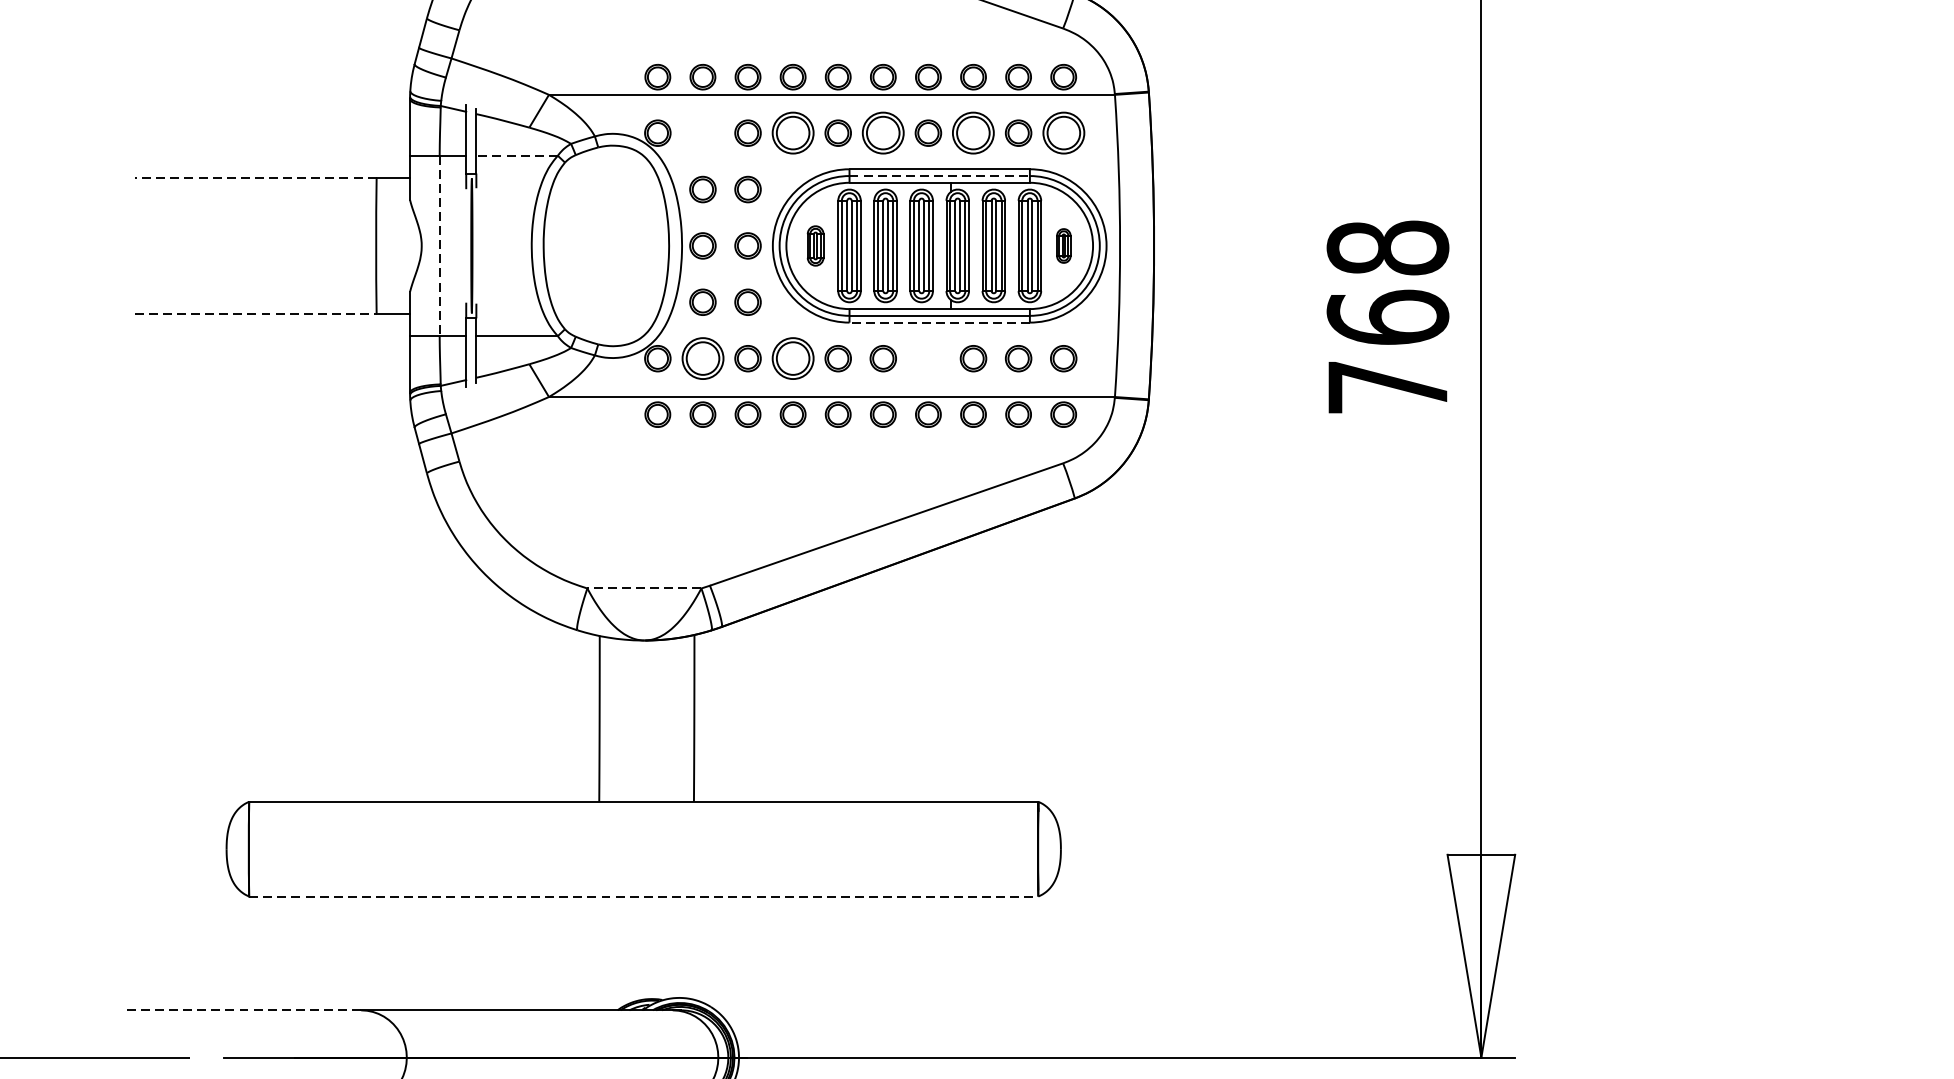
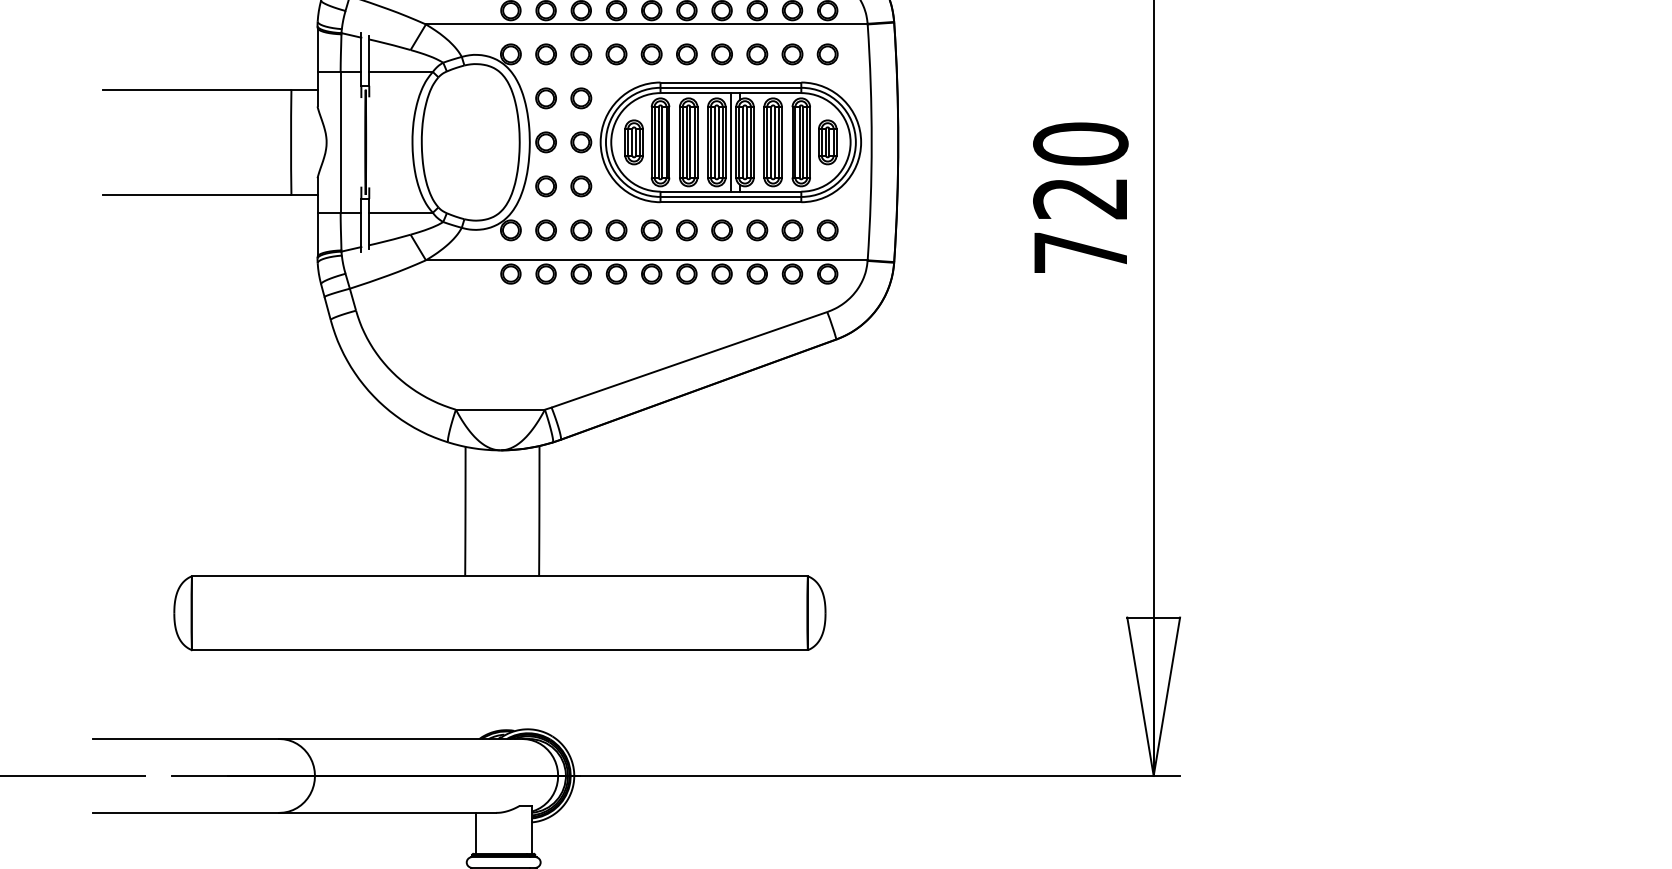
part: (702, 133) -> (545, 54), added
part: (793, 133) -> (616, 54), size x0.62
part: (882, 133) -> (686, 54), size x0.62
part: (973, 133) -> (757, 54), size x0.62
part: (1063, 133) -> (827, 54), size x0.62
line: (517, 155) -> (401, 71), dashed -> solid
line: (940, 175) -> (731, 87), dashed -> solid
line: (255, 178) -> (196, 89), dashed -> solid
line: (439, 246) -> (340, 142), dashed -> solid
part: (814, 246) -> (633, 142), size x1.43
line: (939, 246) -> (730, 142), added
part: (1063, 246) -> (827, 142), size x1.67
text: (1387, 281) -> (1080, 170), 768 -> 720
line: (256, 313) -> (197, 195), dashed -> solid
line: (939, 322) -> (730, 202), dashed -> solid
part: (702, 358) -> (545, 230), size x0.62
part: (793, 358) -> (616, 230), size x0.62
part: (927, 358) -> (721, 230), added
line: (644, 588) -> (500, 409), dashed -> solid
line: (643, 896) -> (499, 650), dashed -> solid
line: (240, 1010) -> (185, 739), dashed -> solid

